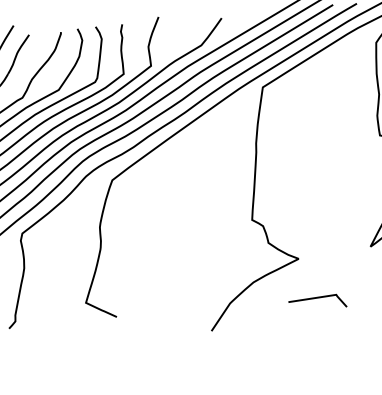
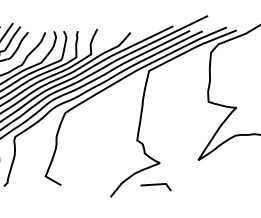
line: (316, 299) -> (155, 185), moved

